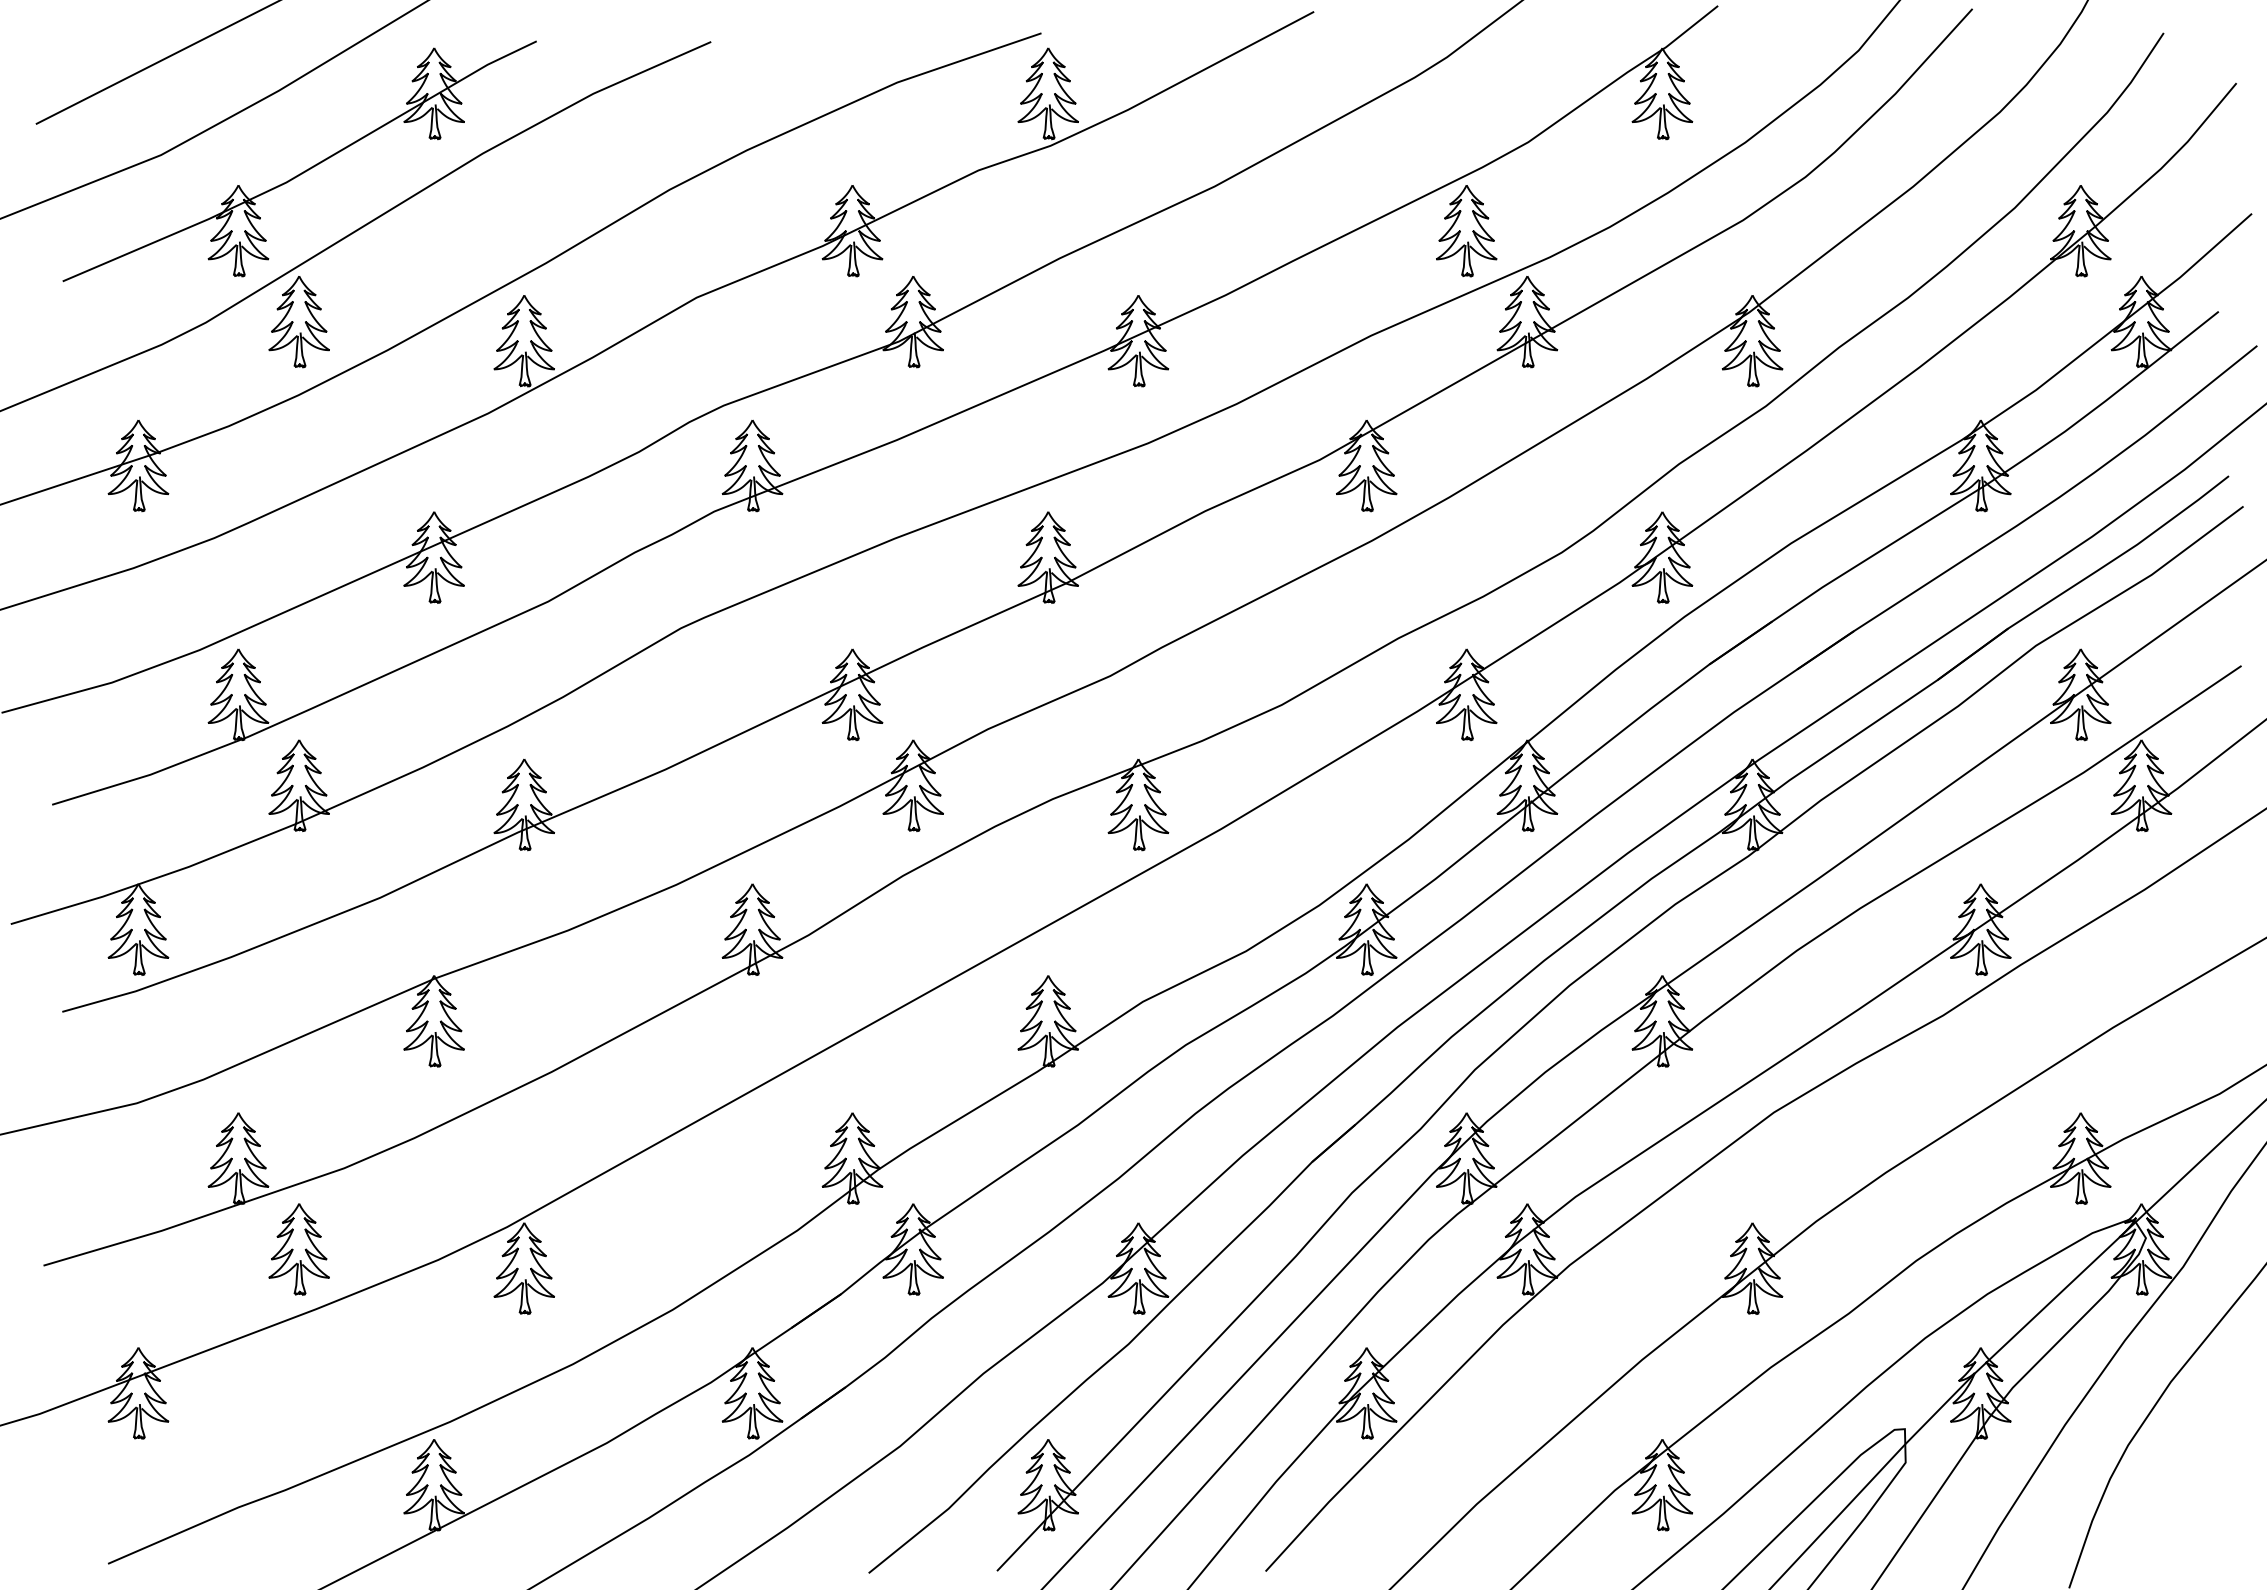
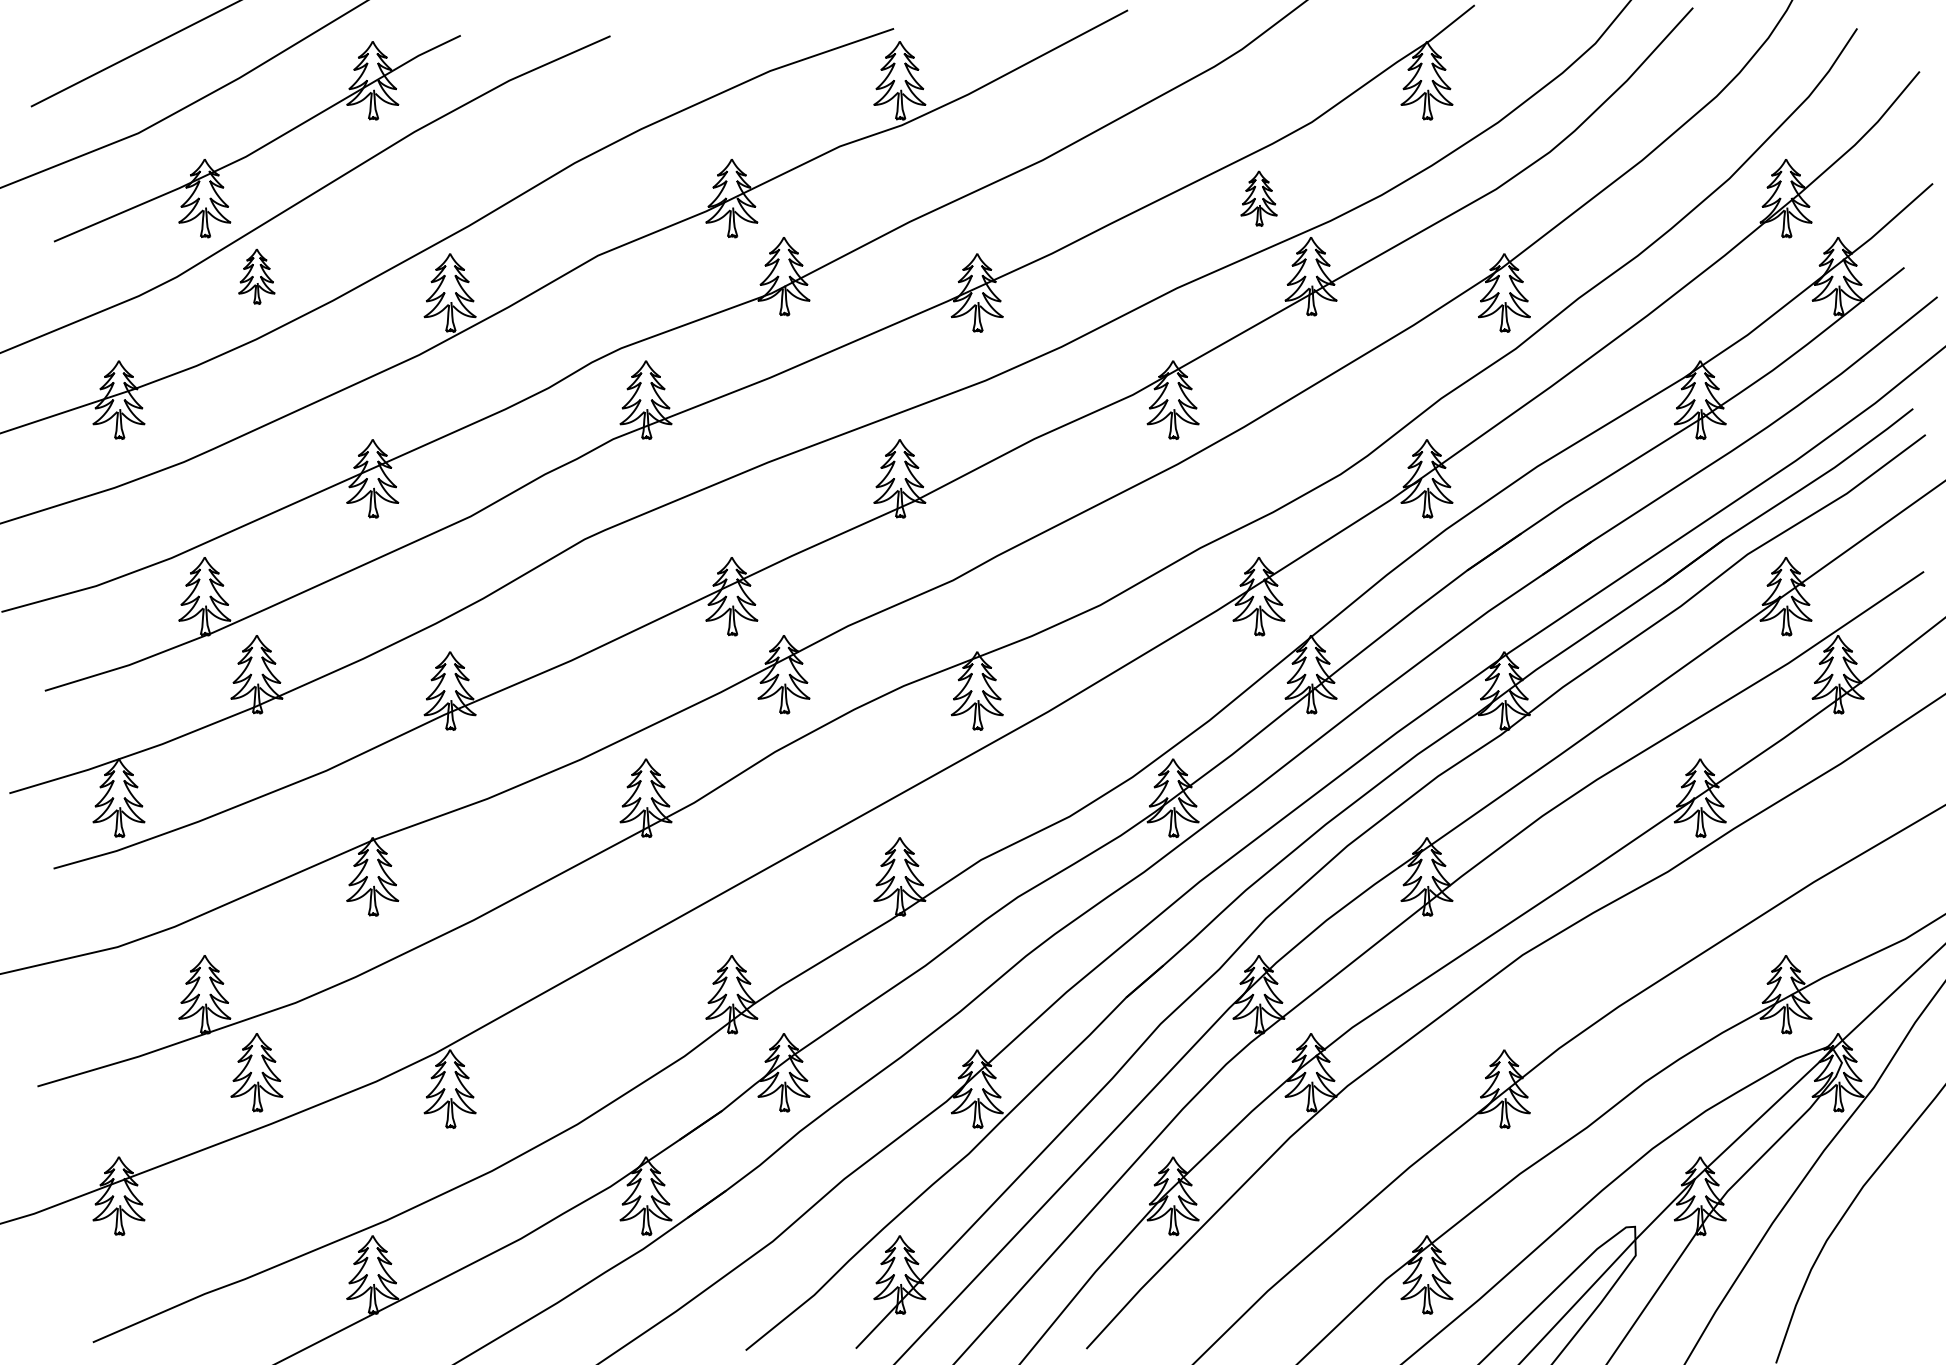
part: (1466, 231) -> (1258, 198), size x0.7
part: (298, 322) -> (256, 276), size x0.7

